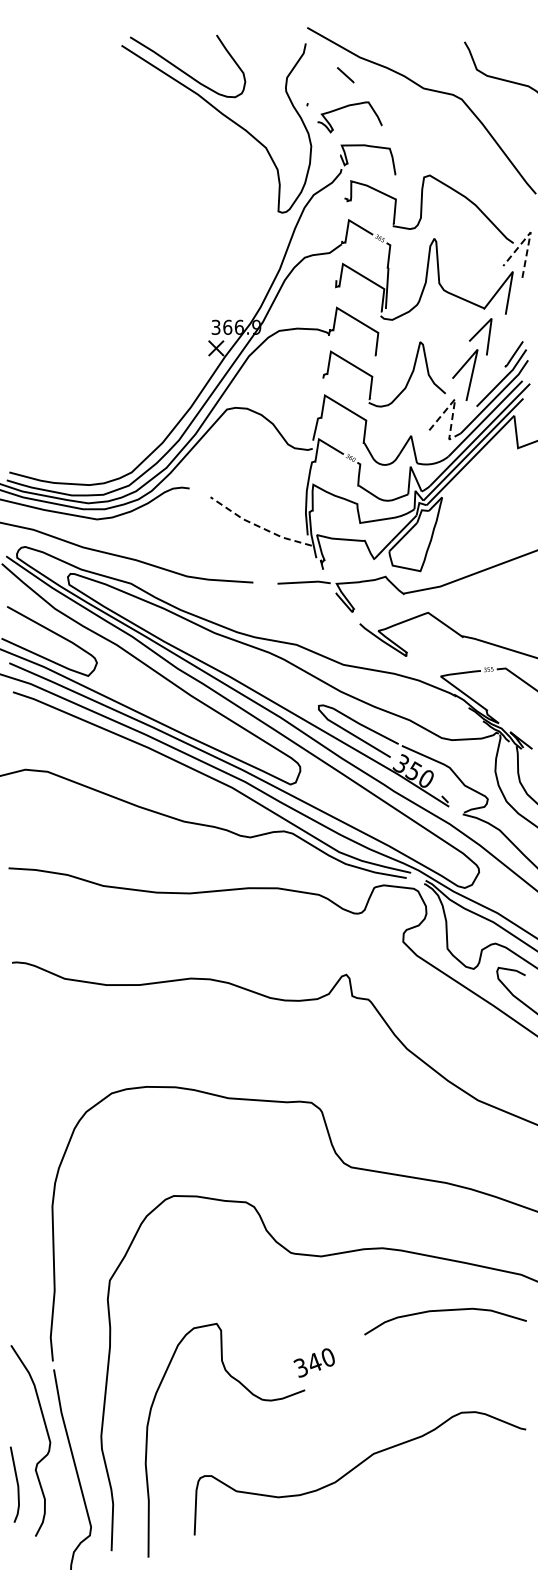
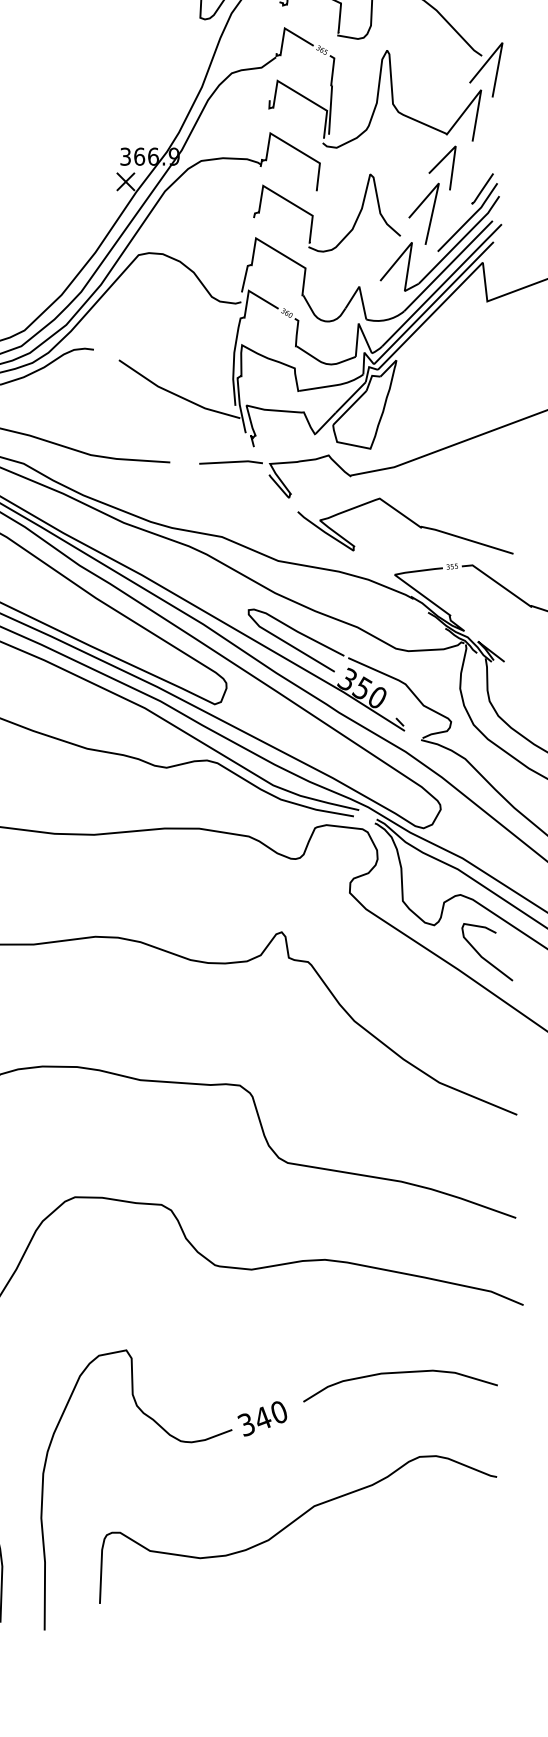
line: (530, 233) -> (502, 44), dashed -> solid
line: (454, 405) -> (411, 250), dashed -> solid
line: (258, 526) -> (176, 395), dashed -> solid
curve: (445, 1311) -> (400, 1373), moved
text: (313, 1362) -> (261, 1418), moved

